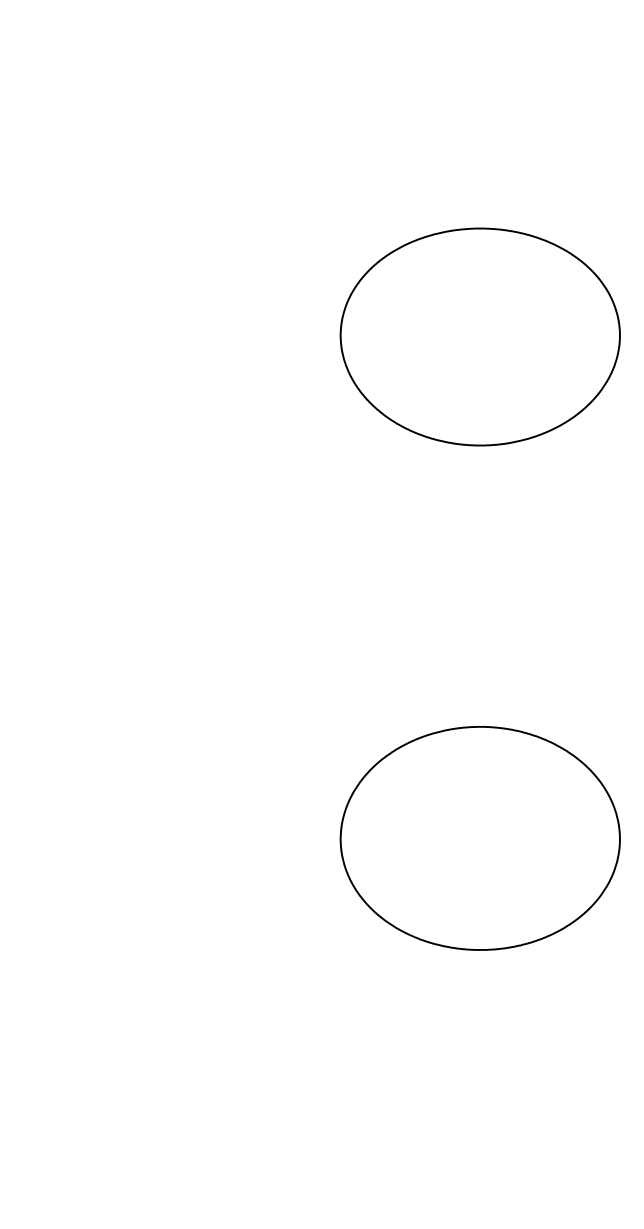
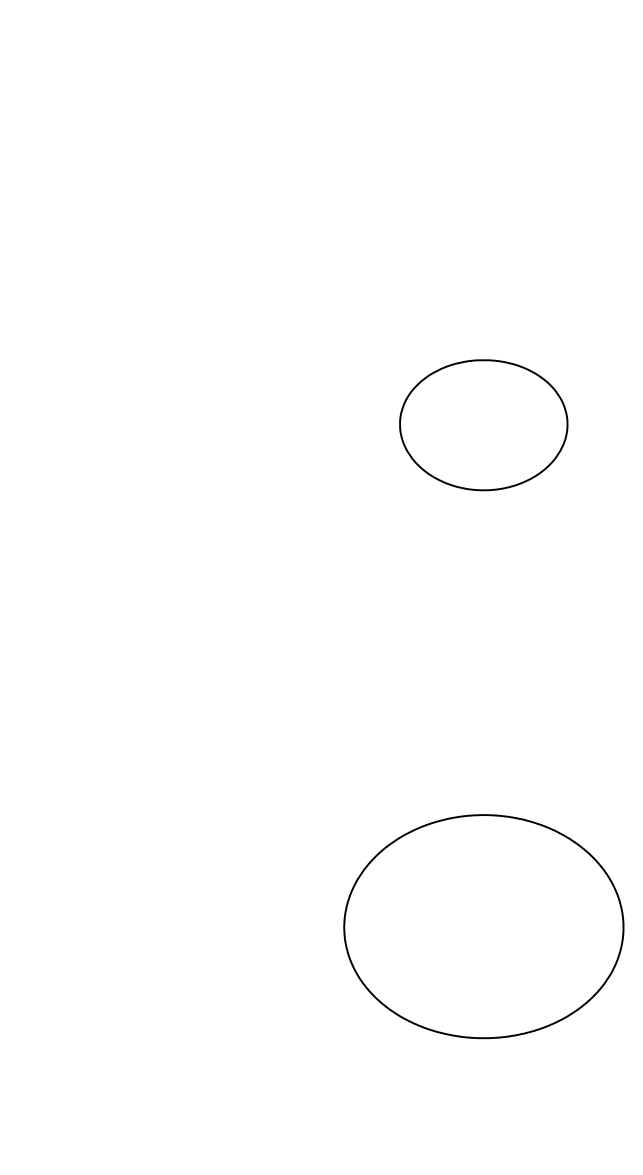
part: (479, 336) -> (483, 424), size x0.6

